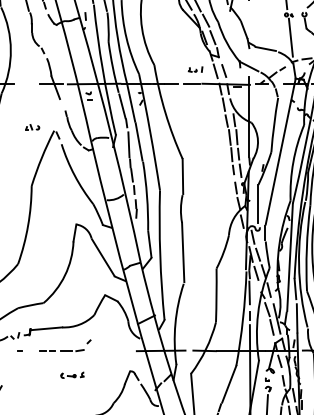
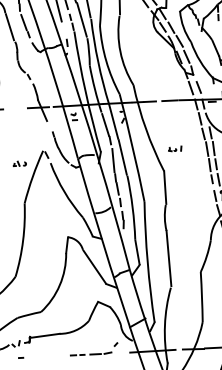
part: (195, 69) -> (175, 148), moved
part: (32, 127) -> (19, 163), moved
part: (65, 345) -> (94, 349), moved

